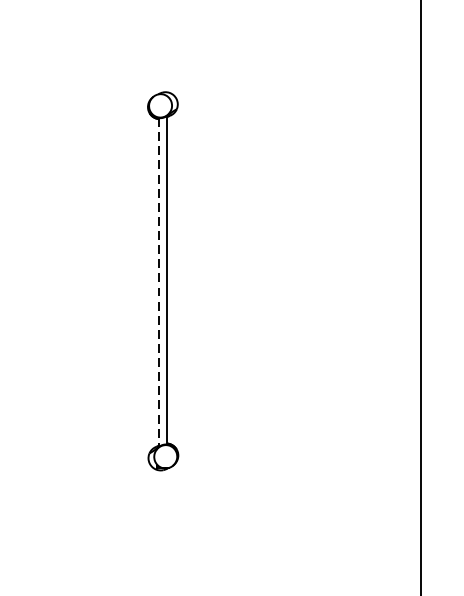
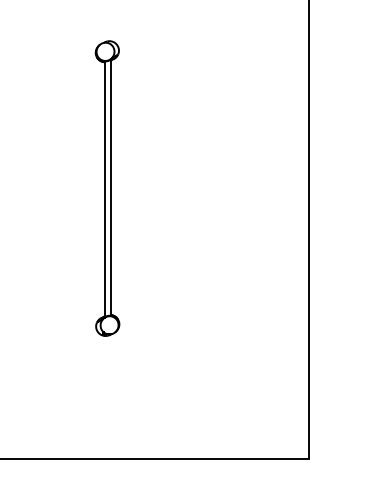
line: (159, 282) -> (104, 189), dashed -> solid

